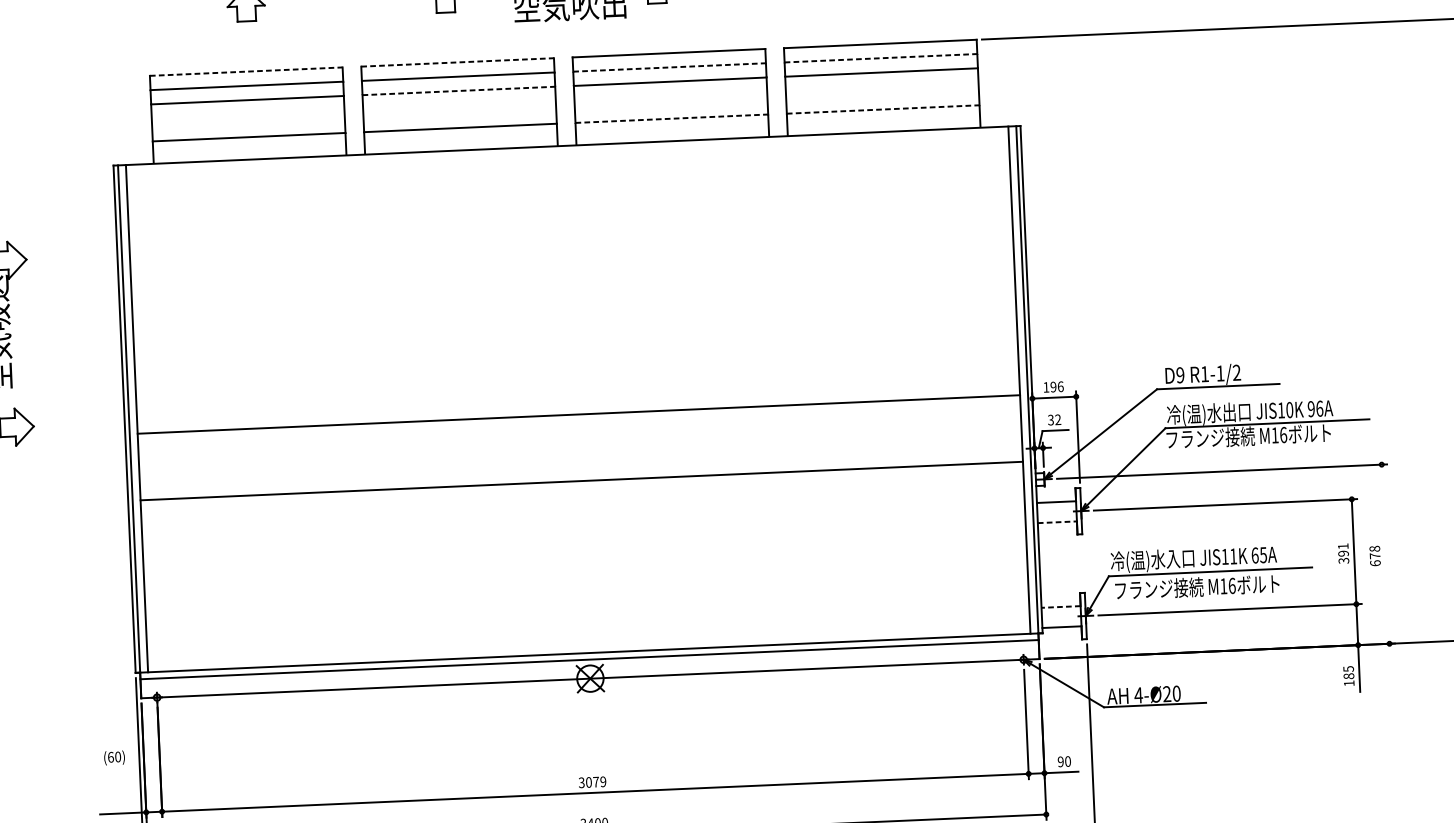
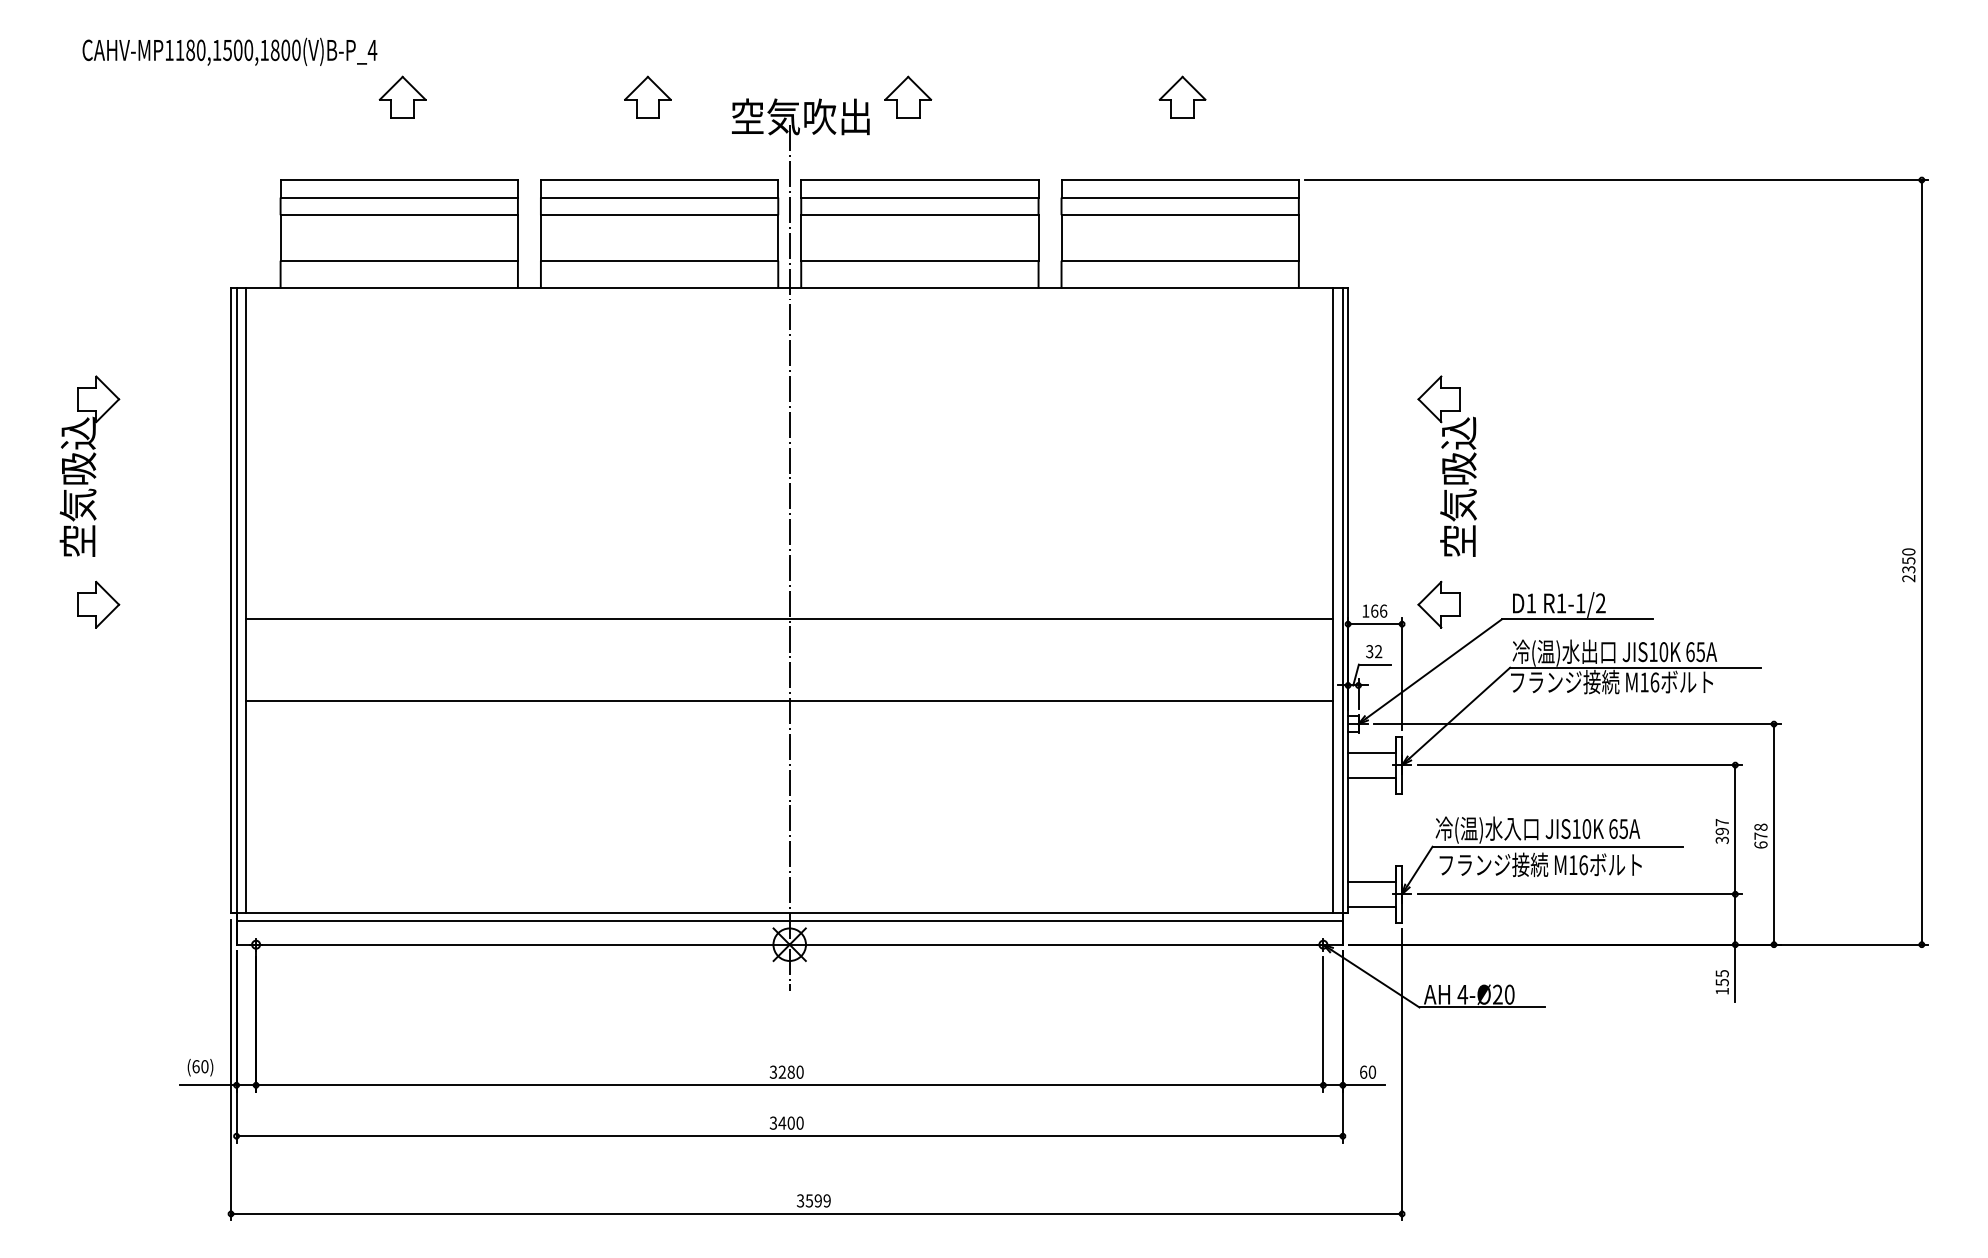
line: (881, 58) -> (1180, 197), dashed -> solid
line: (457, 62) -> (659, 180), dashed -> solid
line: (669, 67) -> (919, 197), dashed -> solid
line: (246, 72) -> (399, 180), dashed -> solid
line: (458, 91) -> (659, 215), dashed -> solid
line: (883, 109) -> (1180, 260), dashed -> solid
line: (671, 118) -> (919, 260), dashed -> solid
part: (1106, 266) -> (1446, 465), added
line: (576, 364) -> (789, 557), added
text: (1180, 375) -> (1531, 603), D9 -> D1
part: (1105, 379) -> (1438, 604), added
text: (1053, 386) -> (1374, 610), 196 -> 166
text: (1315, 409) -> (1695, 652), 96A -> 65A
line: (1057, 522) -> (1372, 777), dashed -> solid
text: (1342, 546) -> (1721, 822), 391 -> 397
line: (1385, 554) -> (1773, 834), added
text: (1233, 556) -> (1586, 829), JIS11K -> JIS10K
line: (1060, 606) -> (1371, 881), dashed -> solid
text: (1348, 676) -> (1721, 982), 185 -> 155
text: (114, 757) -> (200, 1067), moved
text: (1060, 761) -> (1363, 1071), 90 -> 60
text: (595, 781) -> (790, 1071), 3079 -> 3280

